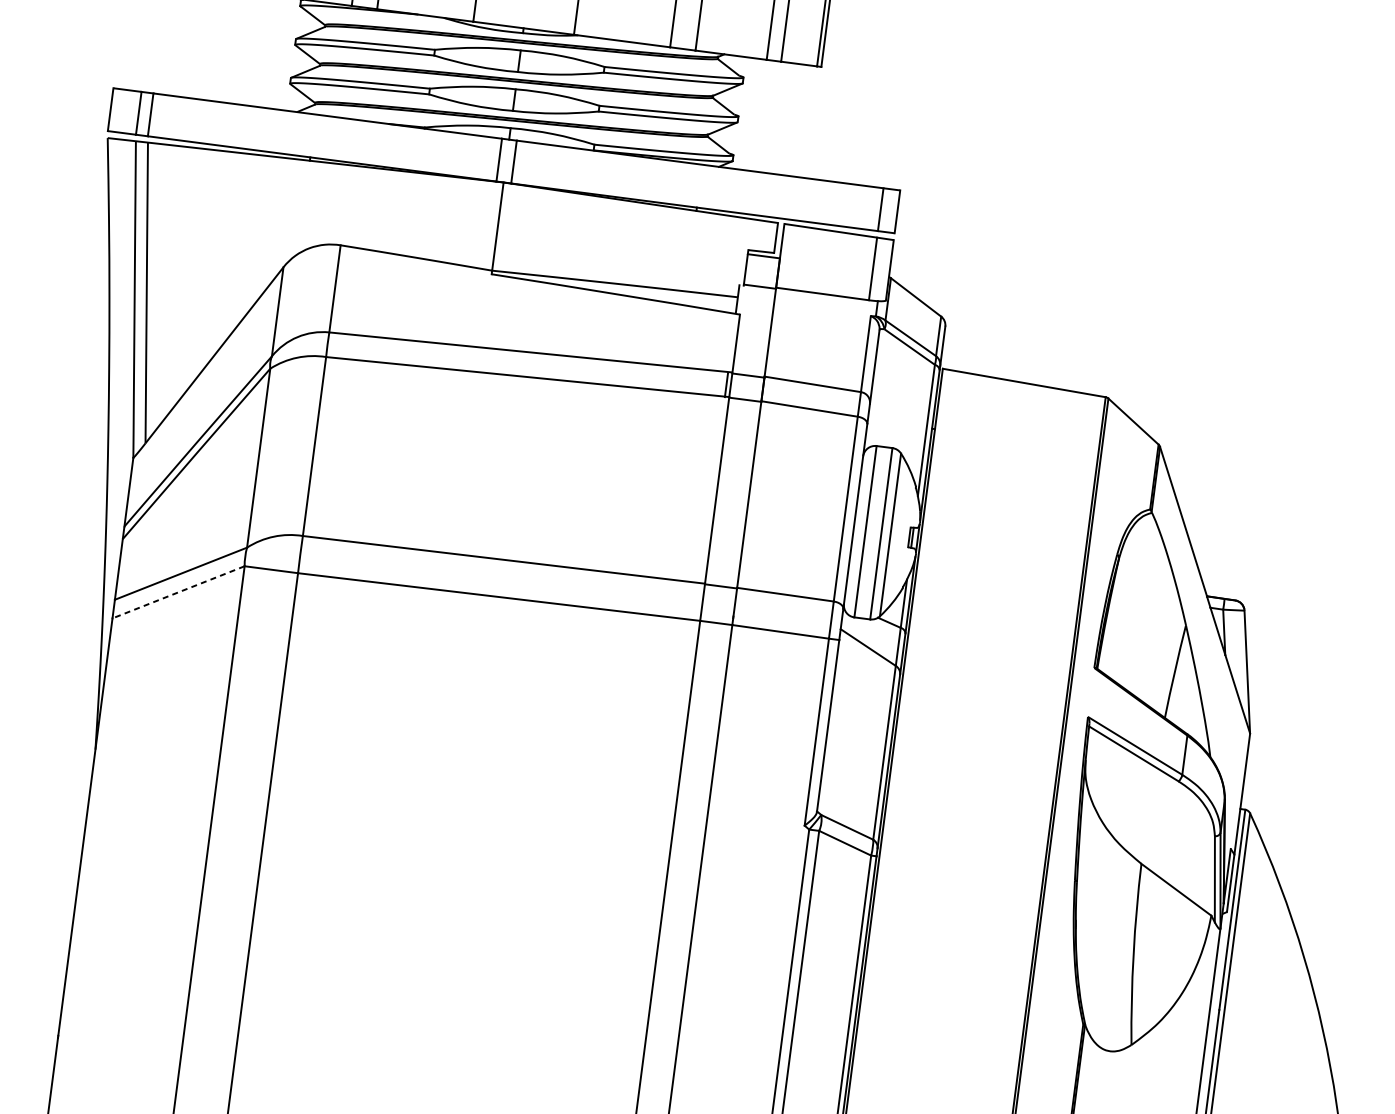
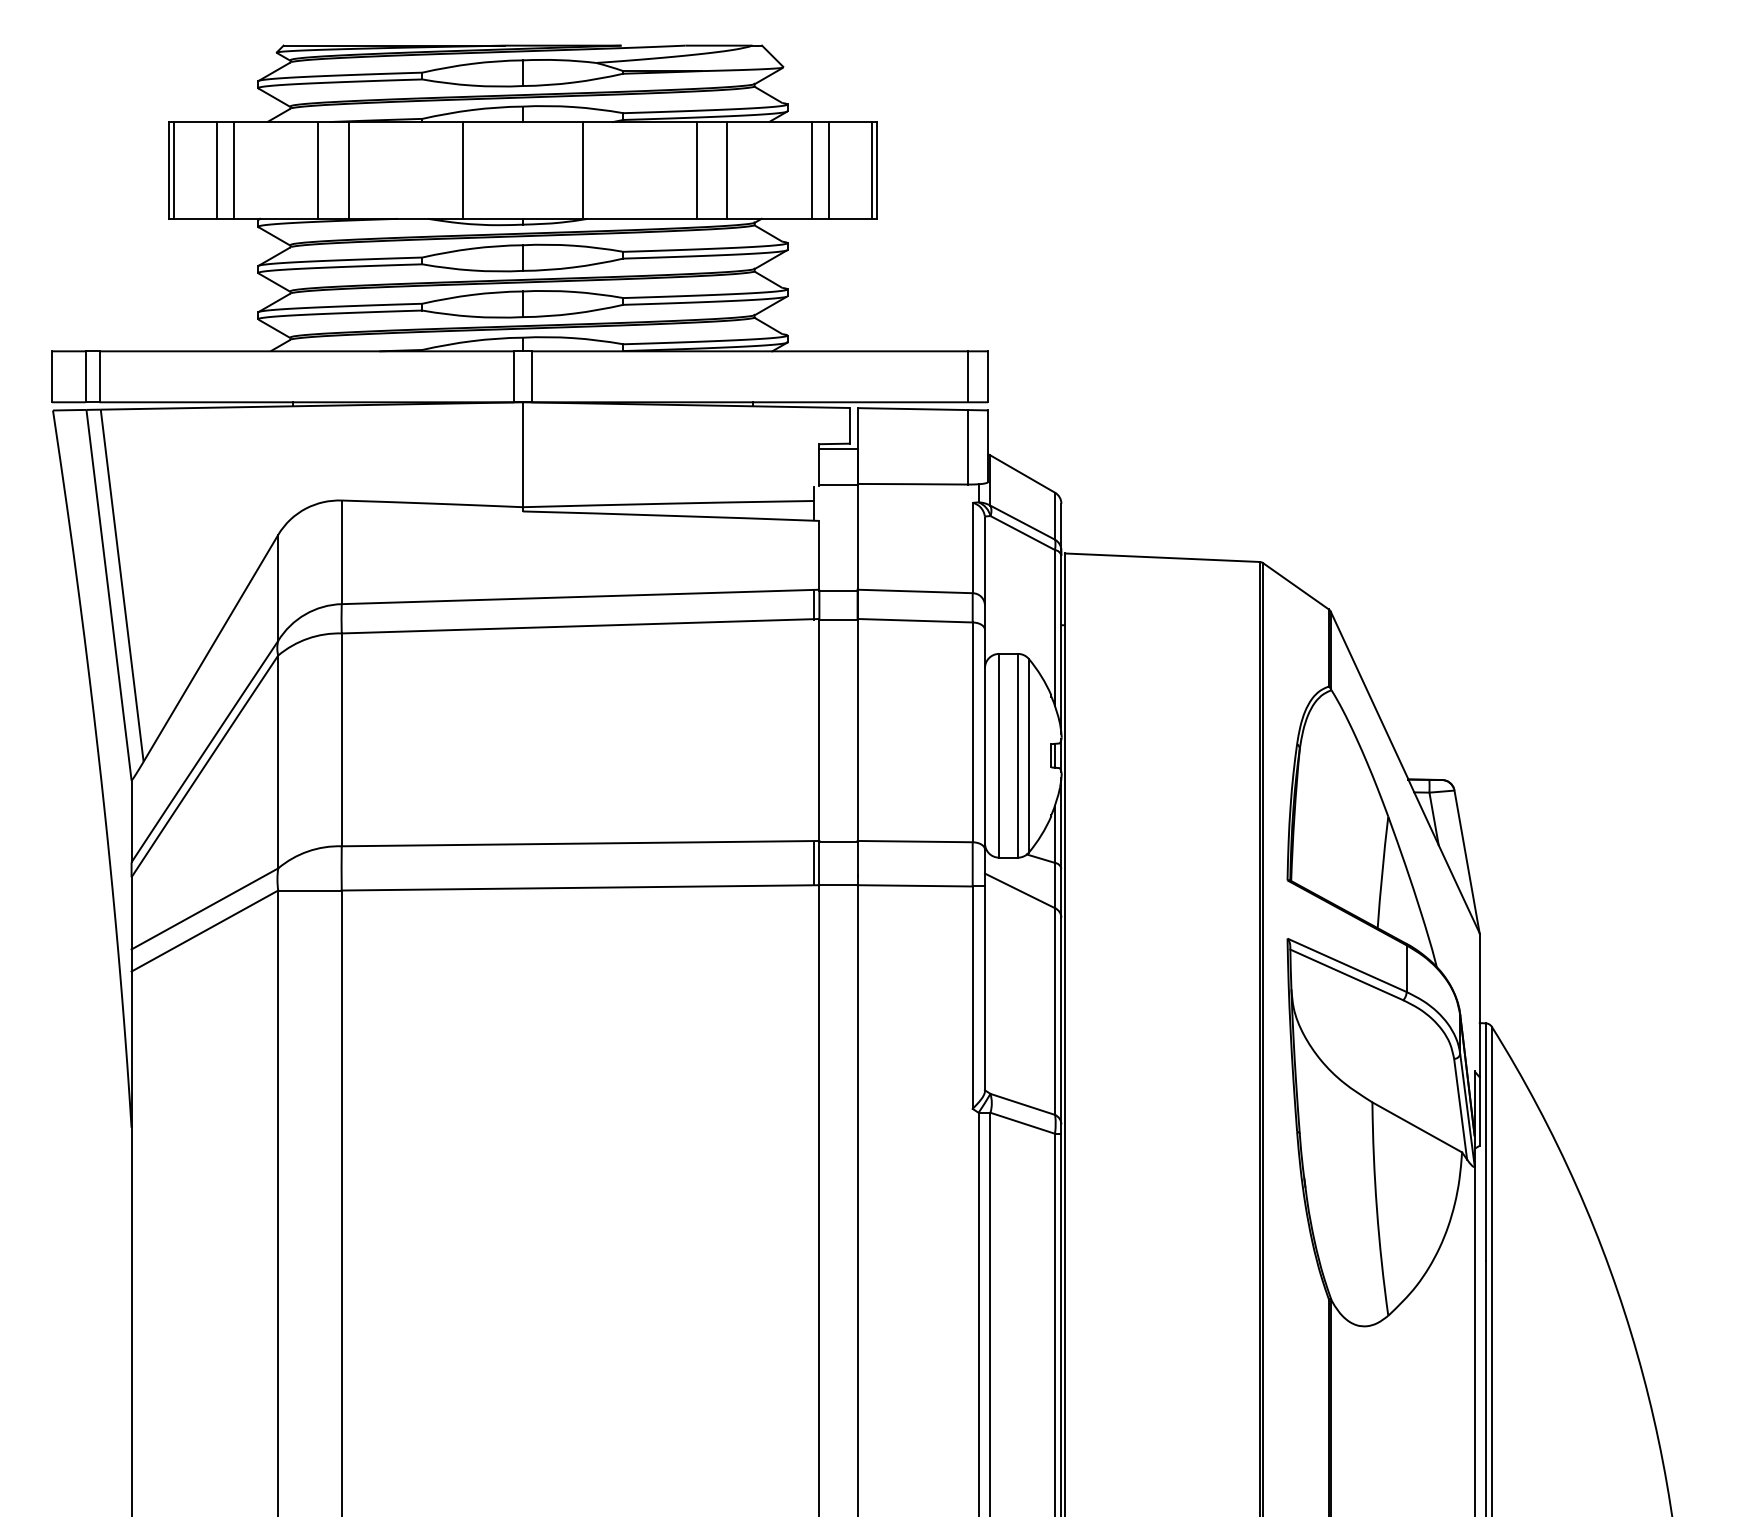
line: (178, 592) -> (204, 931), dashed -> solid
line: (698, 602) -> (814, 863), added

